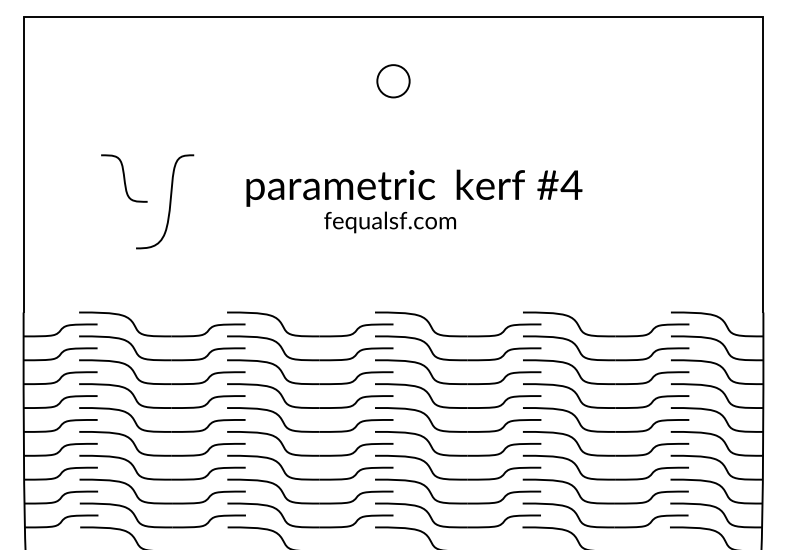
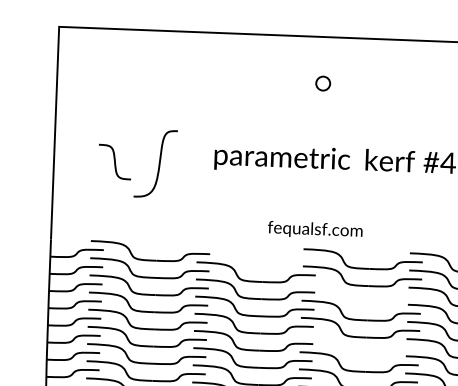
part: (393, 81) -> (323, 83), size x0.6
curve: (124, 178) -> (115, 162), moved
text: (389, 222) -> (314, 230), moved
part: (310, 335) -> (256, 263), removed
part: (458, 383) -> (361, 302), removed
part: (458, 454) -> (359, 353), removed

